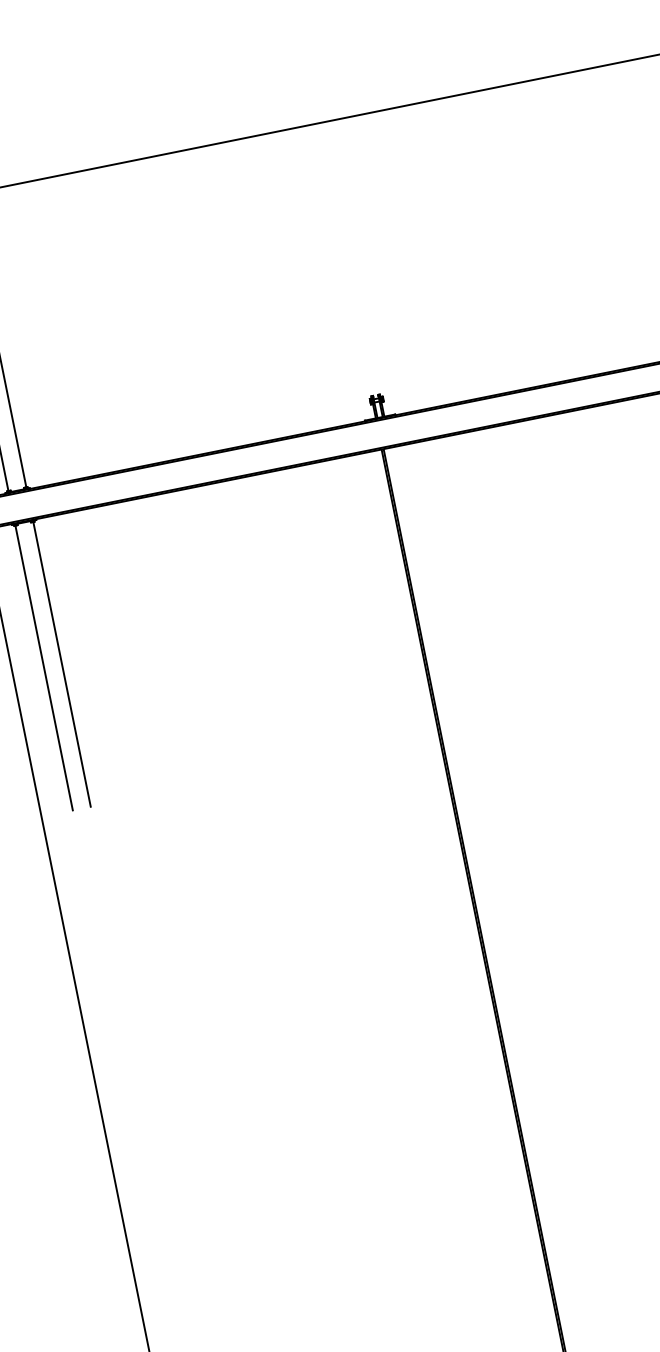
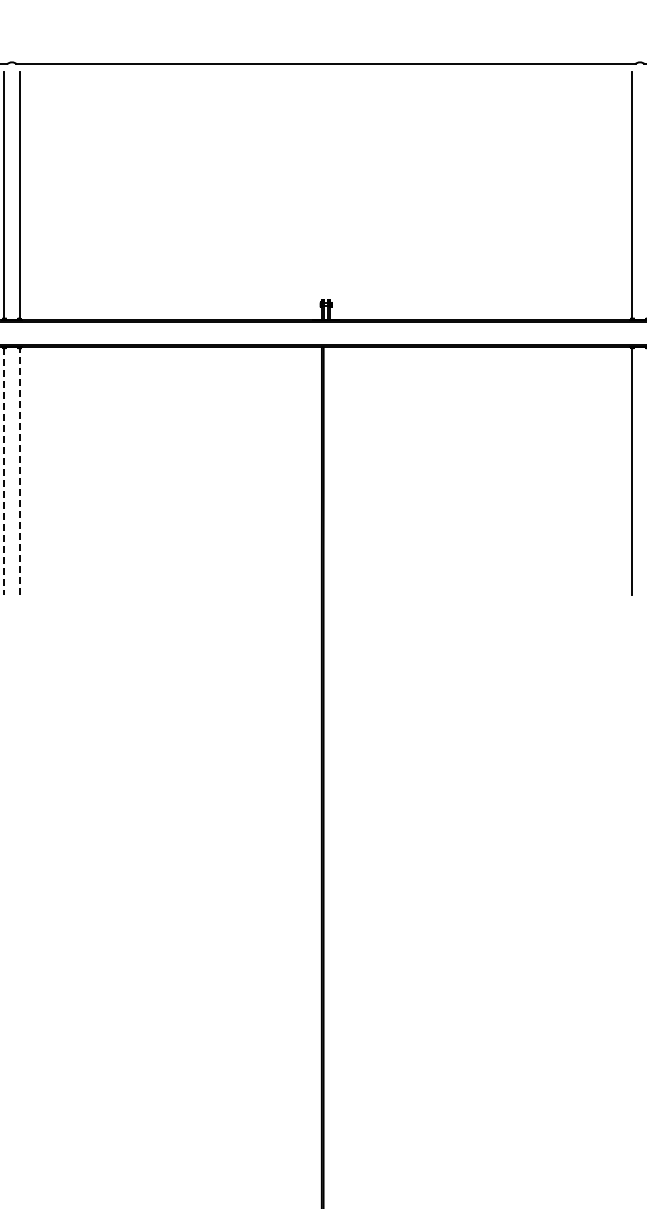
line: (61, 664) -> (19, 471), solid -> dashed
line: (44, 668) -> (4, 472), solid -> dashed

